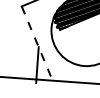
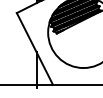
line: (37, 44) -> (35, 49), dashed -> solid

